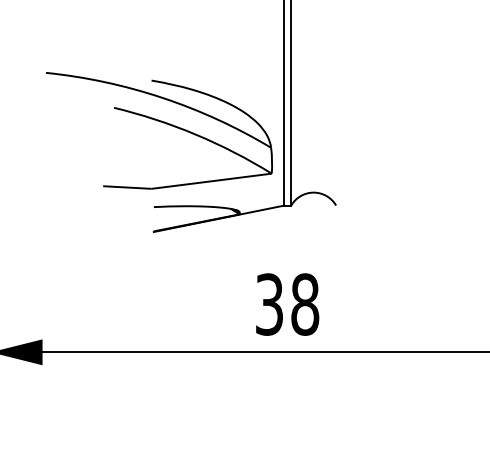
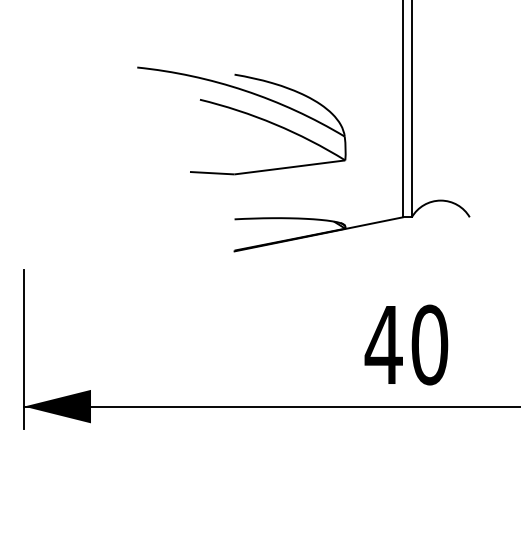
part: (159, 130) -> (241, 120), size x0.71
text: (286, 304) -> (405, 344), 38 -> 40

